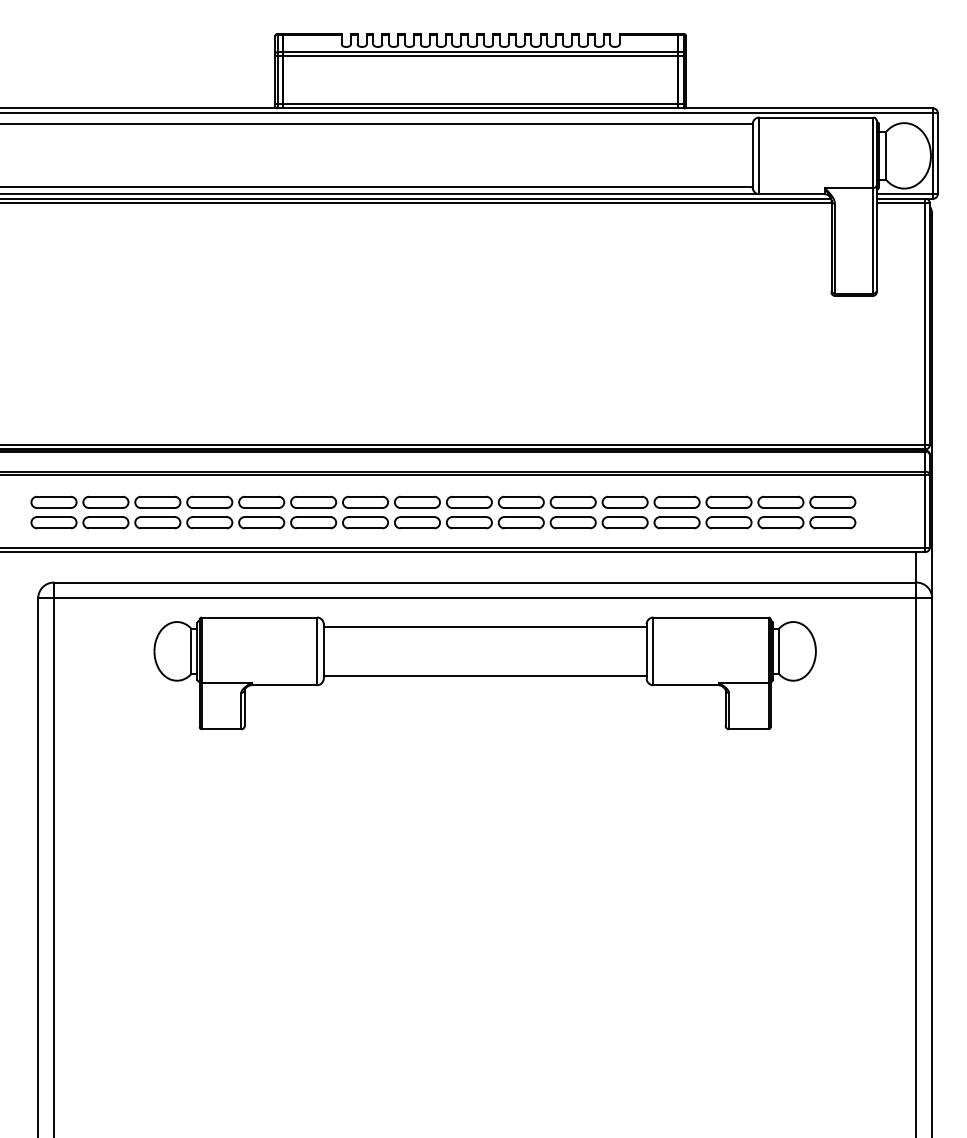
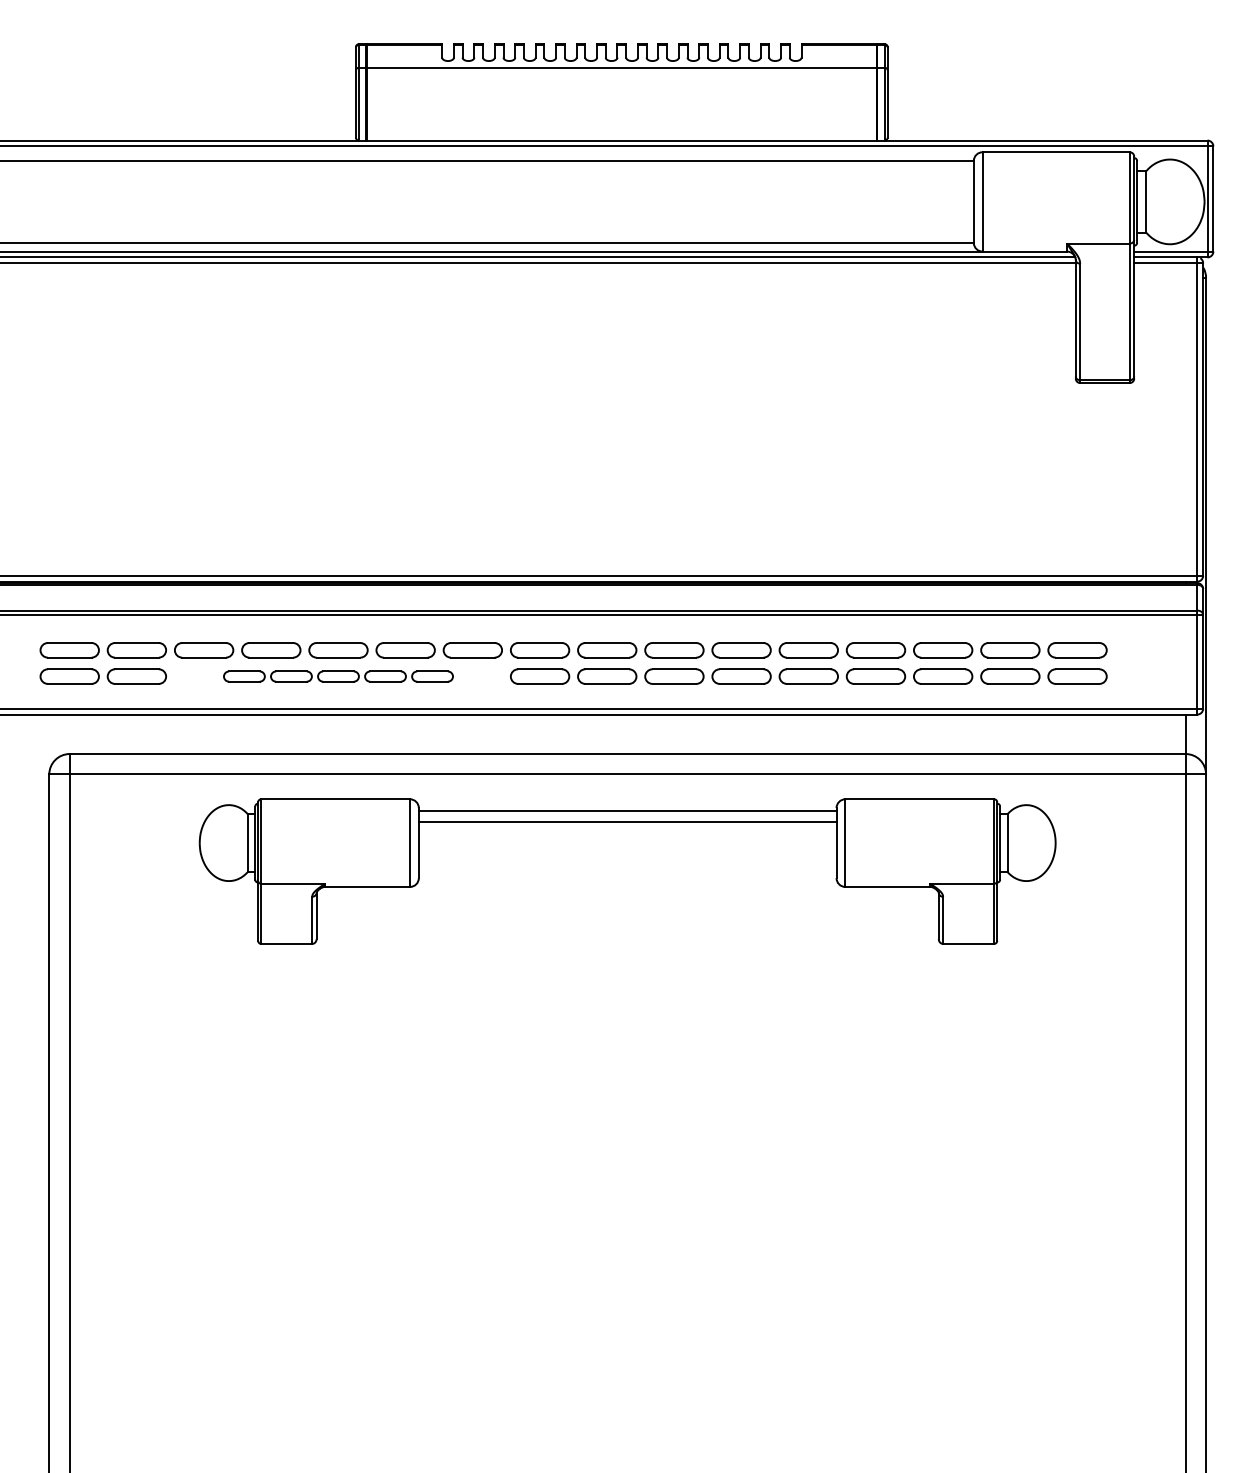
line: (480, 55) -> (621, 72), removed
line: (480, 103) -> (621, 134), removed
part: (261, 522) -> (338, 676), size x0.7
line: (485, 676) -> (627, 822), moved

